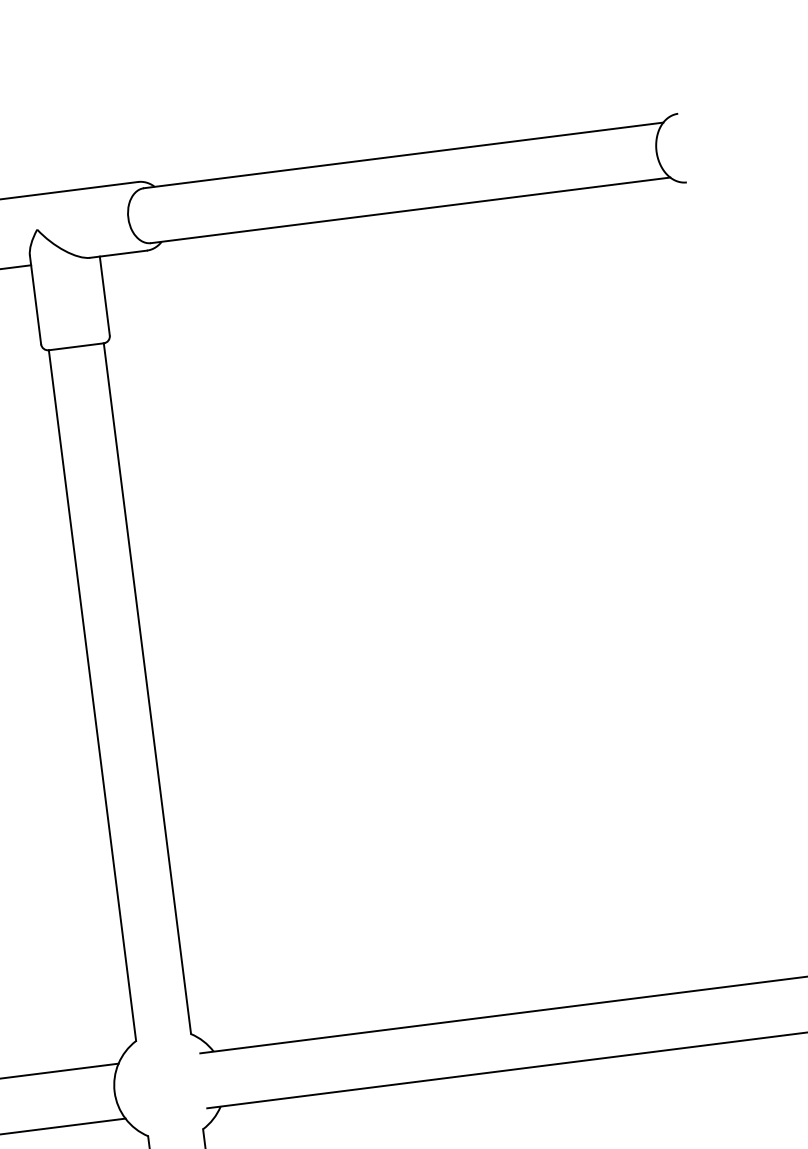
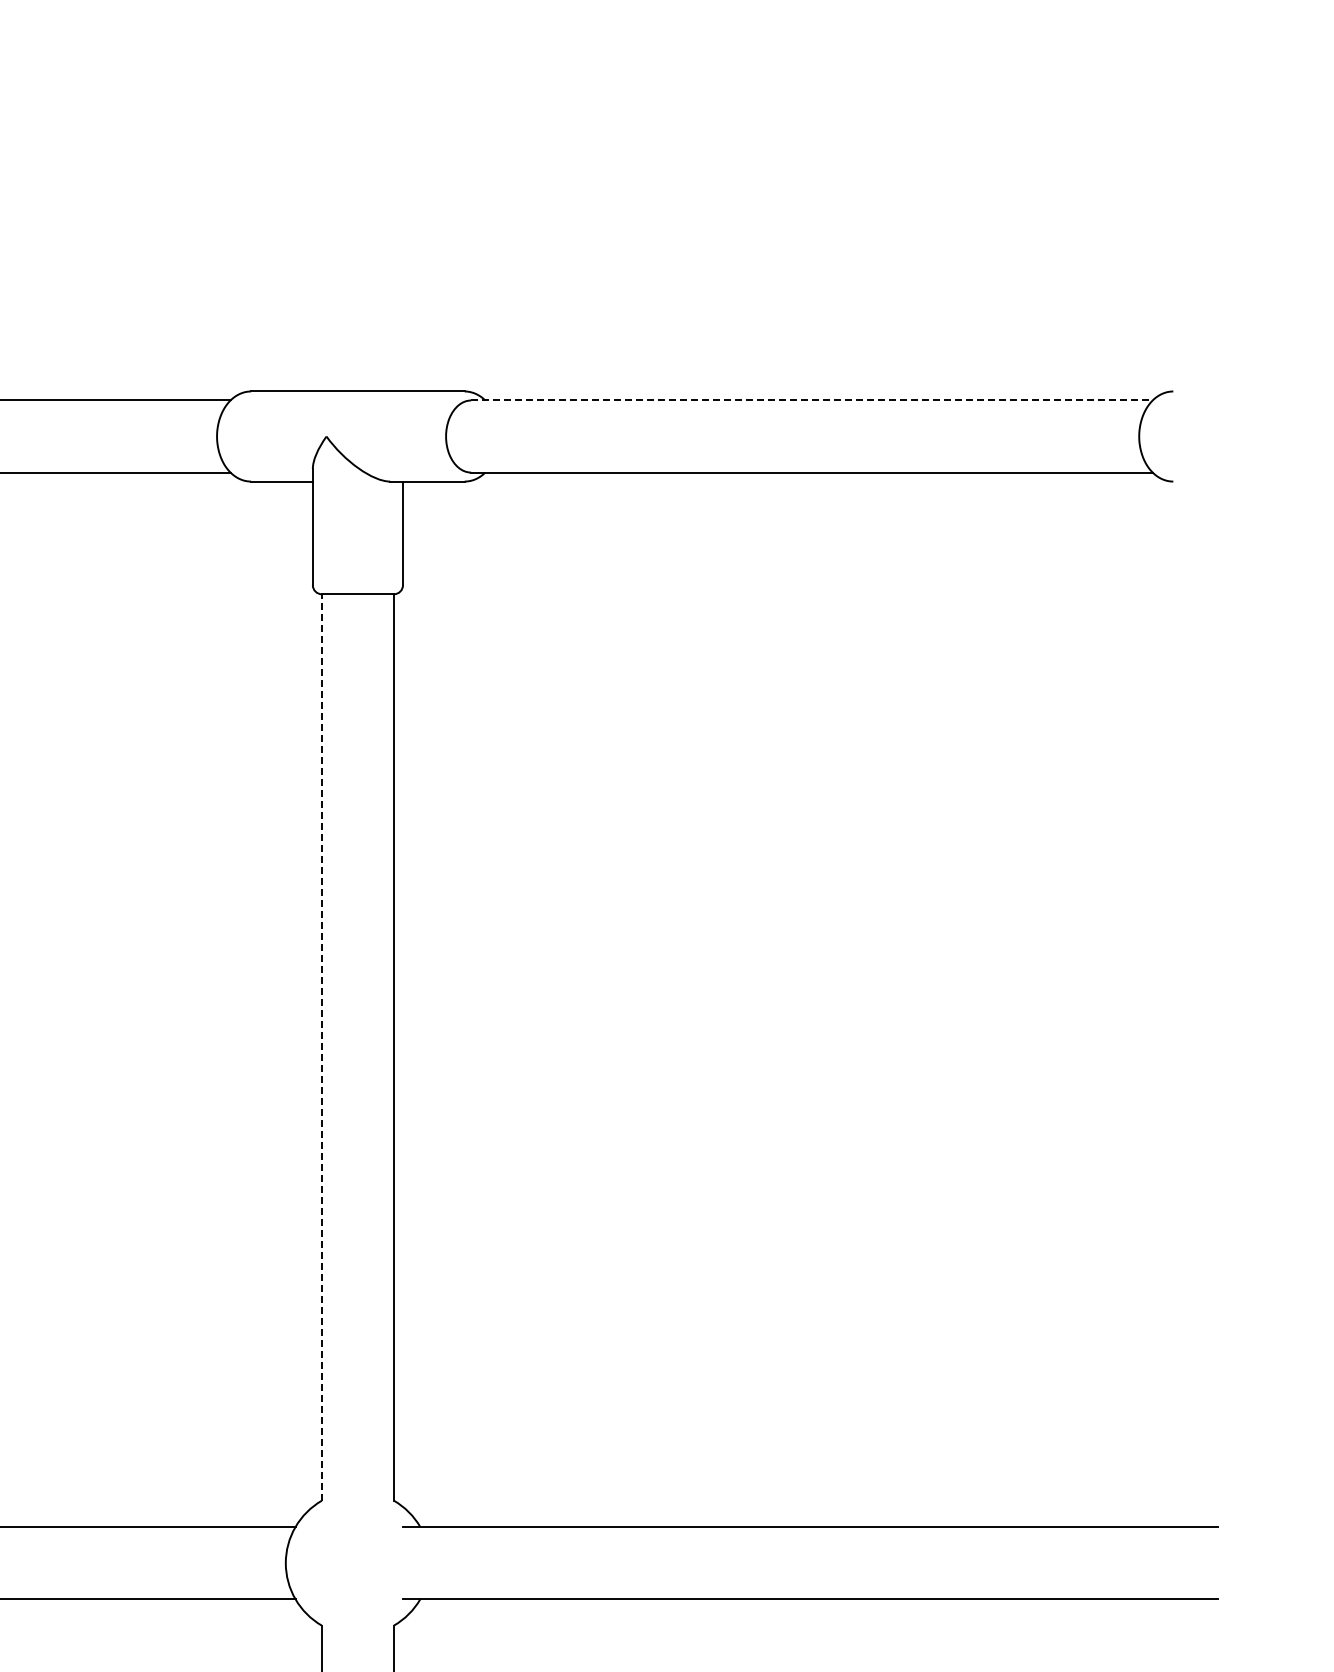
line: (403, 155) -> (811, 400), solid -> dashed
line: (92, 694) -> (321, 1046), solid -> dashed

